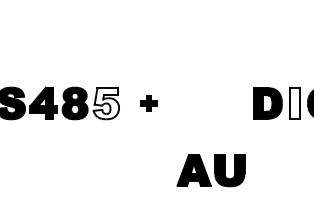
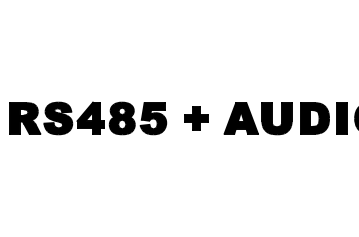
fill: (106, 103) -> (153, 118), added
part: (149, 103) -> (196, 118), size x1.43
fill: (294, 103) -> (341, 118), added
part: (210, 170) -> (257, 118), moved

